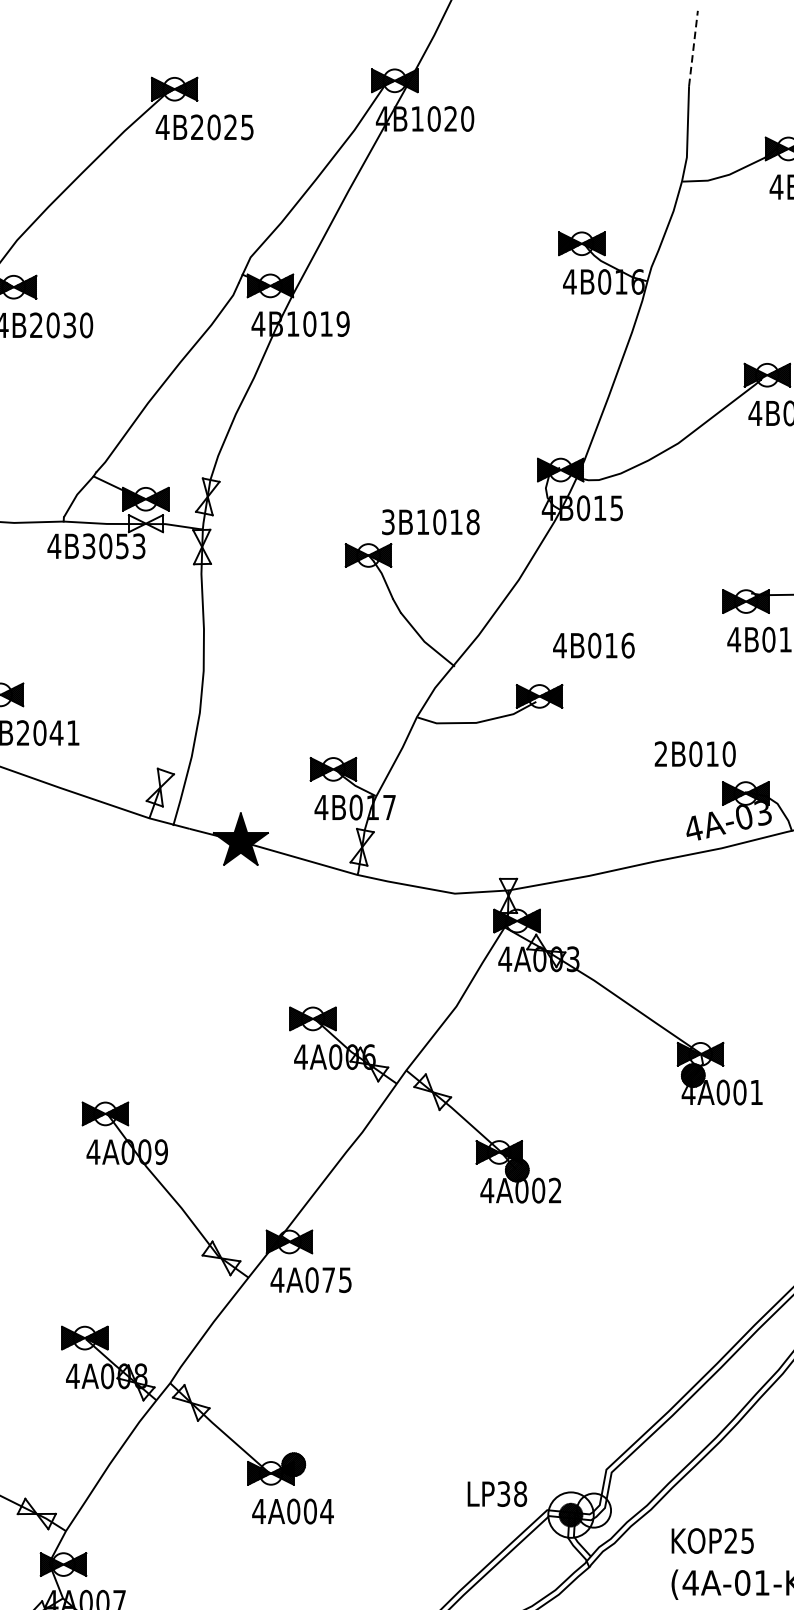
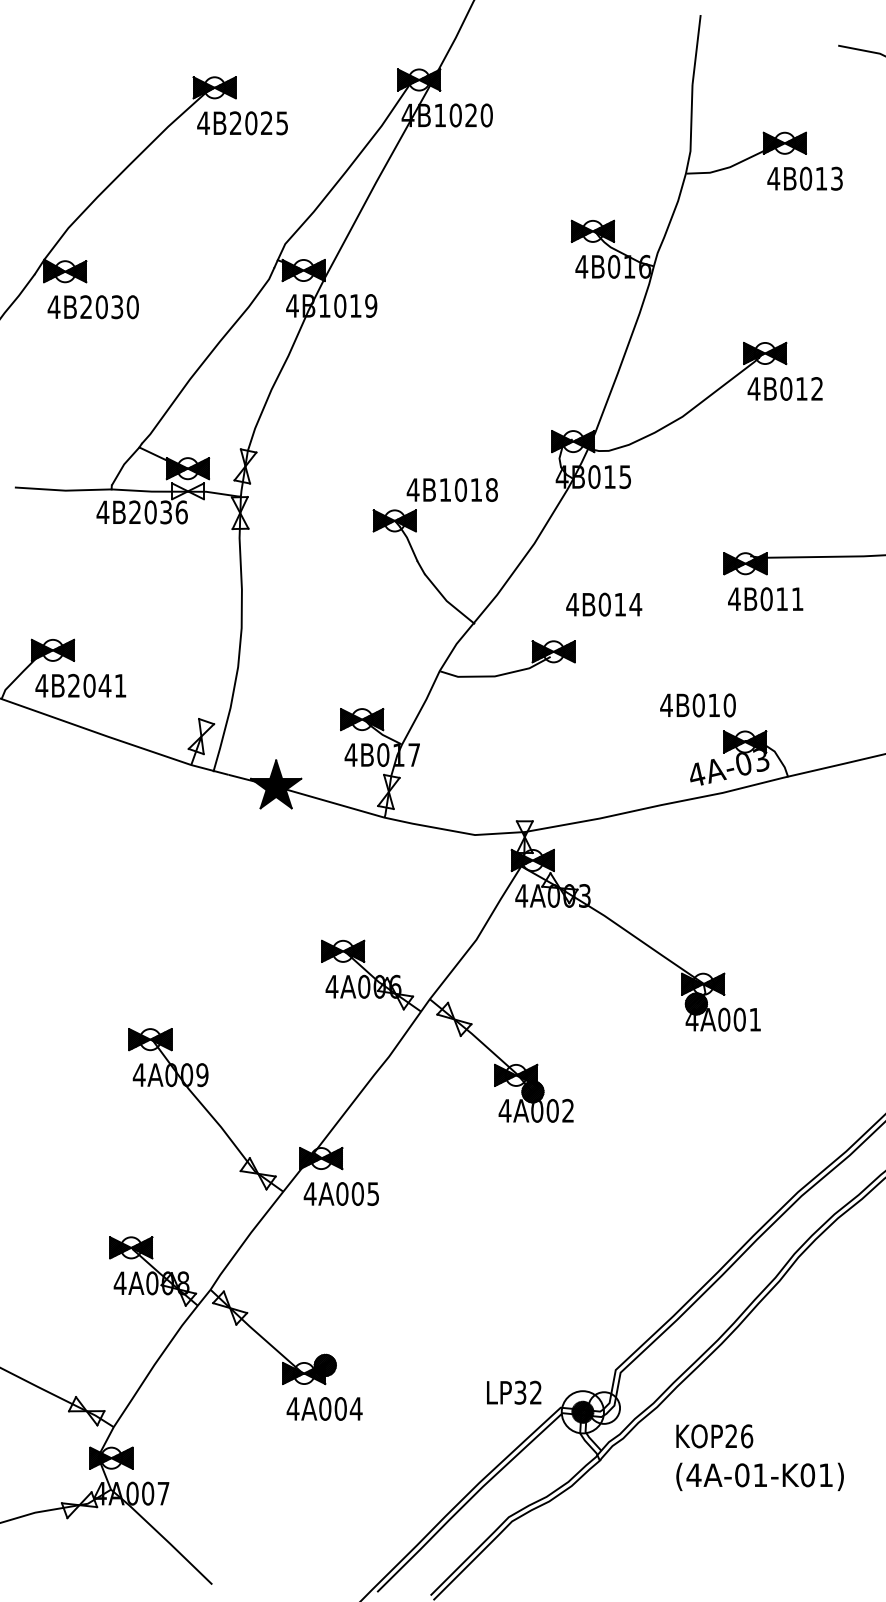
line: (693, 47) -> (696, 49), dashed -> solid
text: (387, 521) -> (412, 489), 3B1018 -> 4B1018
text: (114, 546) -> (158, 512), 4B3053 -> 4B2036
text: (627, 645) -> (635, 604), 4B016 -> 4B014
text: (661, 753) -> (666, 704), 2B010 -> 4B010
text: (328, 1279) -> (357, 1193), 4A075 -> 4A005
text: (521, 1493) -> (536, 1392), LP38 -> LP32
text: (748, 1541) -> (747, 1436), KOP25 -> KOP26

